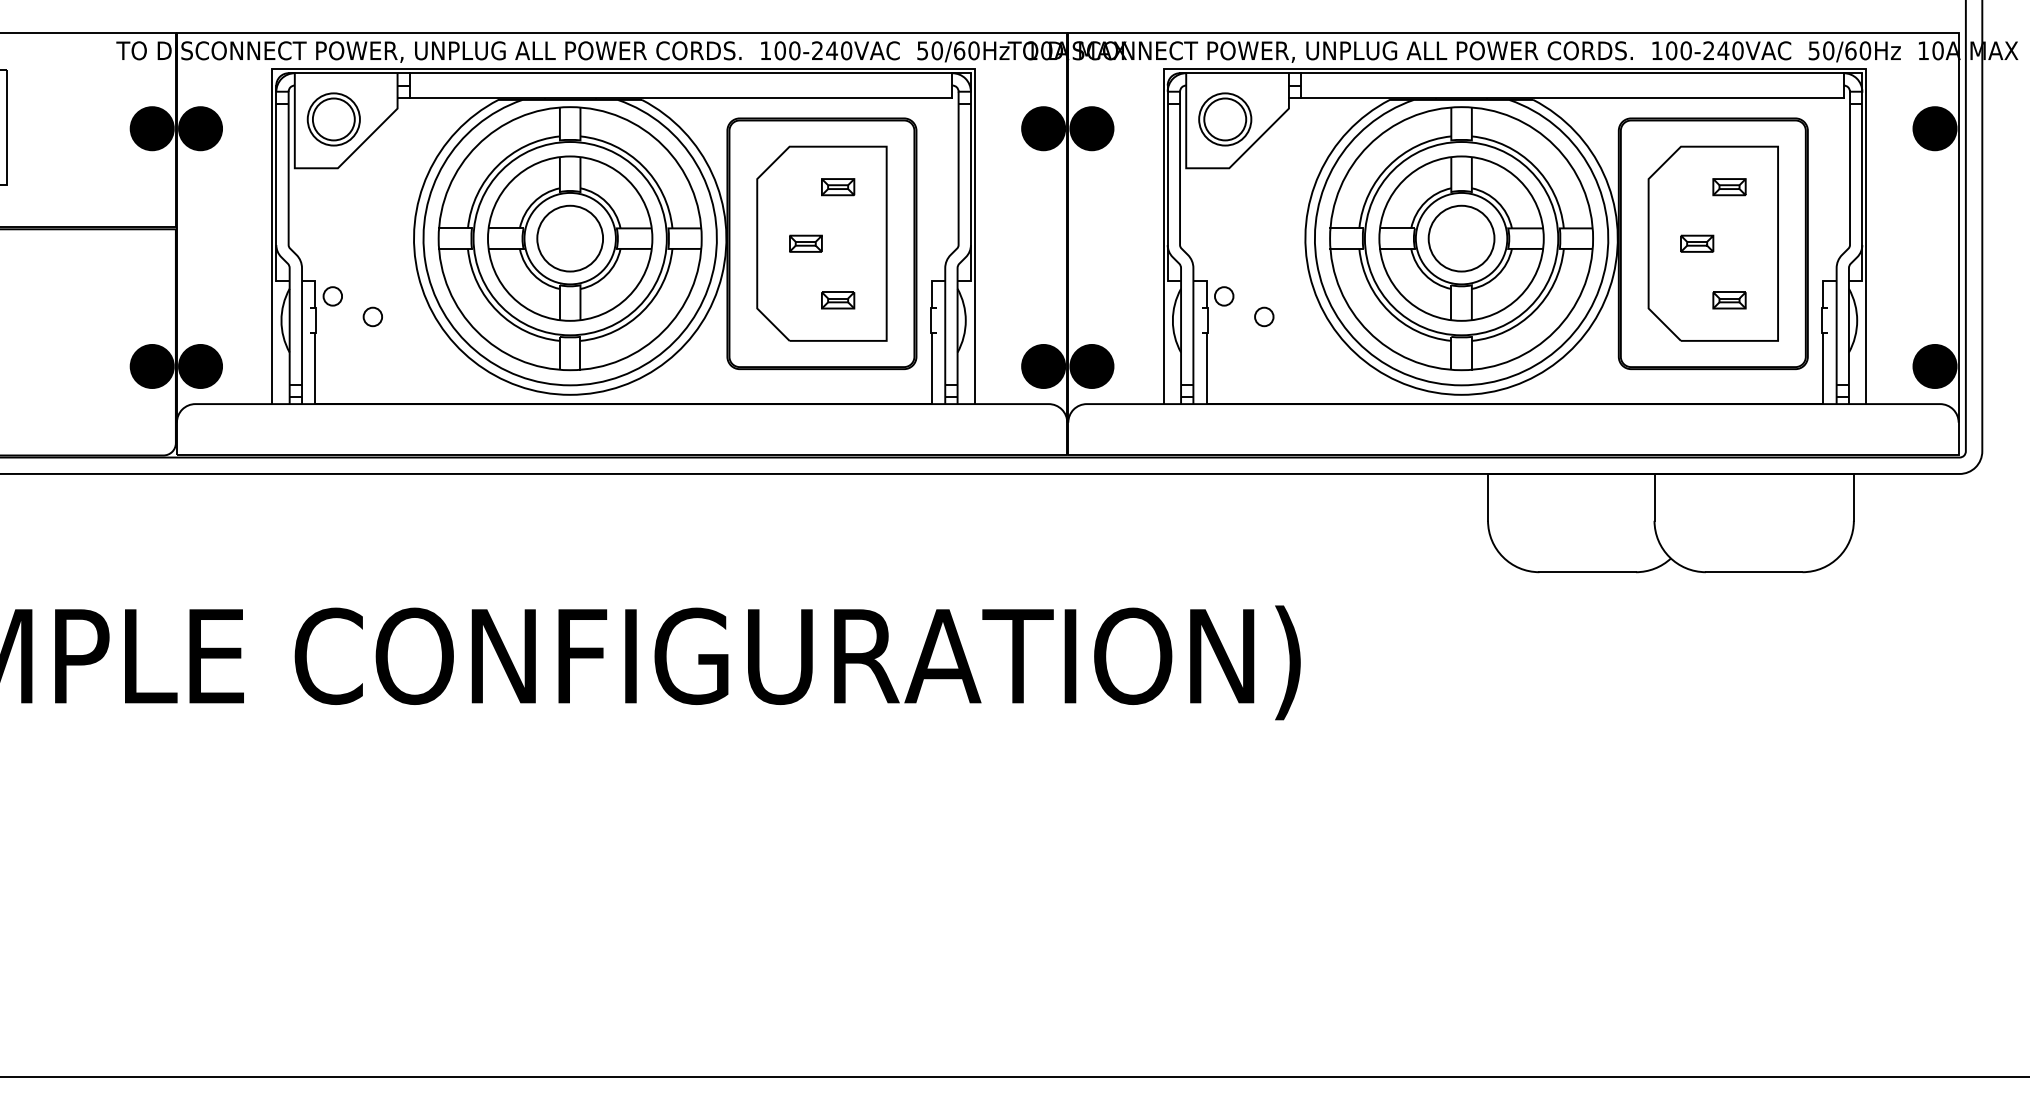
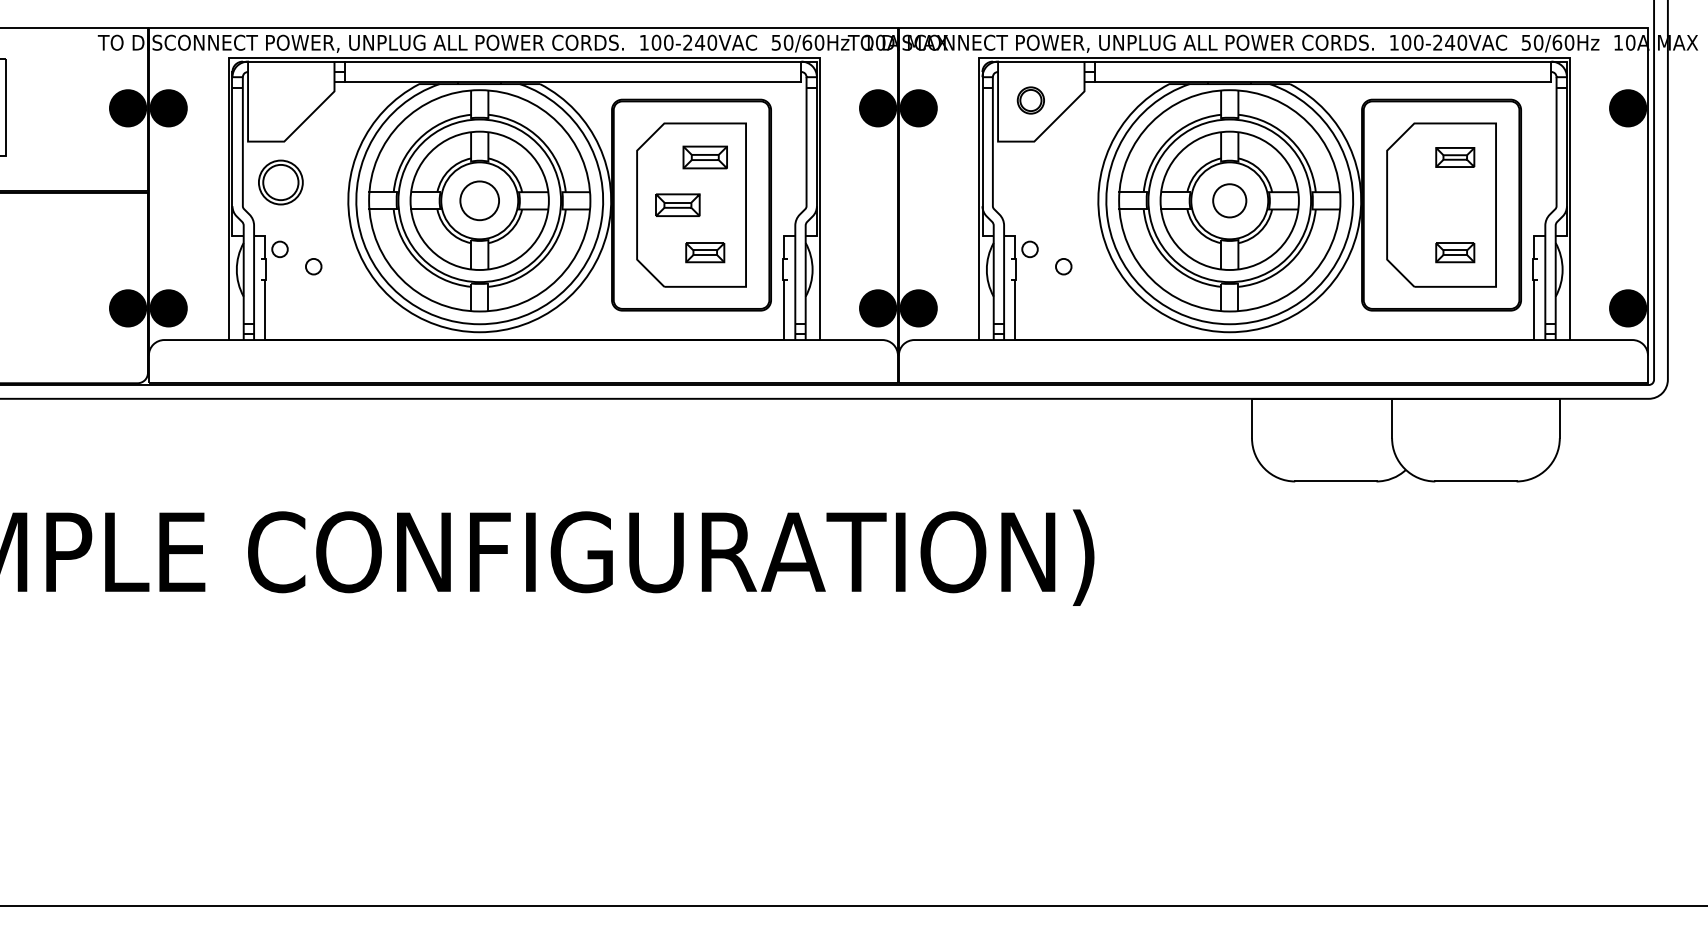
part: (333, 119) -> (280, 182), moved
part: (1224, 119) -> (1030, 100), size x0.6
part: (837, 187) -> (704, 157), size x1.6
part: (1728, 187) -> (1454, 157), size x1.4
circle: (569, 238) -> (479, 200), size x0.7
circle: (1461, 238) -> (1229, 200), size x0.6
part: (805, 243) -> (677, 204), size x1.6
part: (1696, 243) -> (1427, 204), removed
part: (837, 300) -> (704, 252), size x1.4
part: (1728, 300) -> (1454, 252), size x1.4

